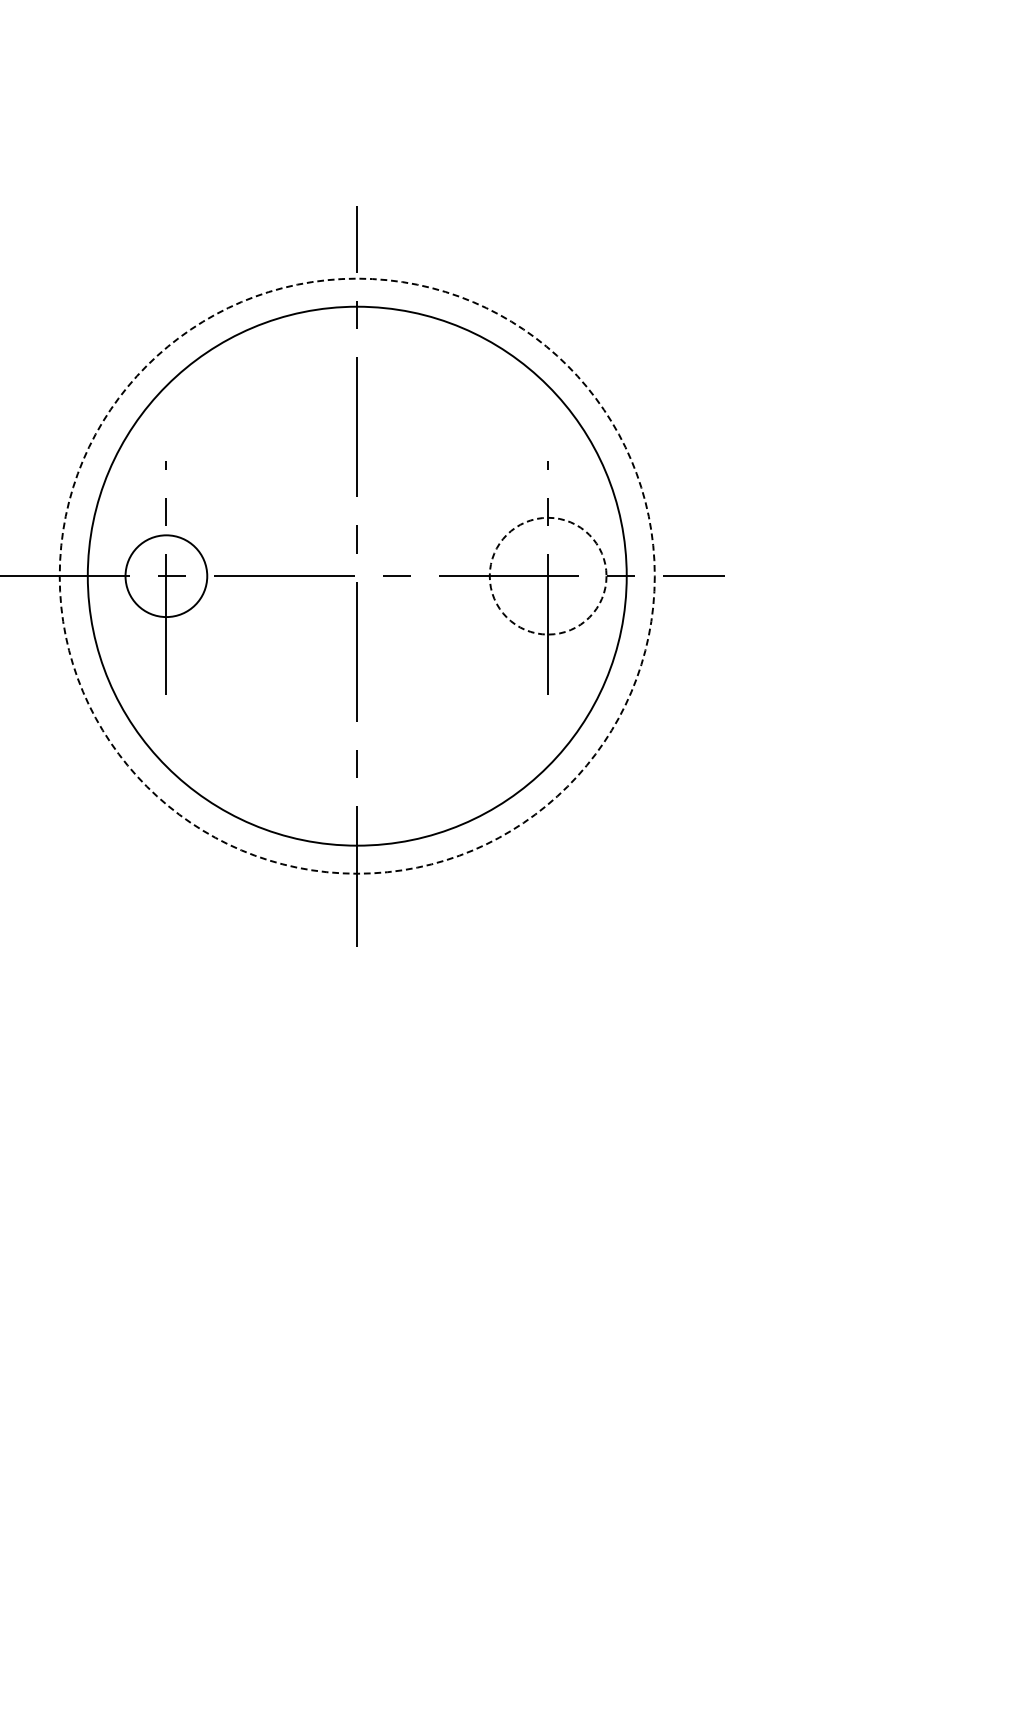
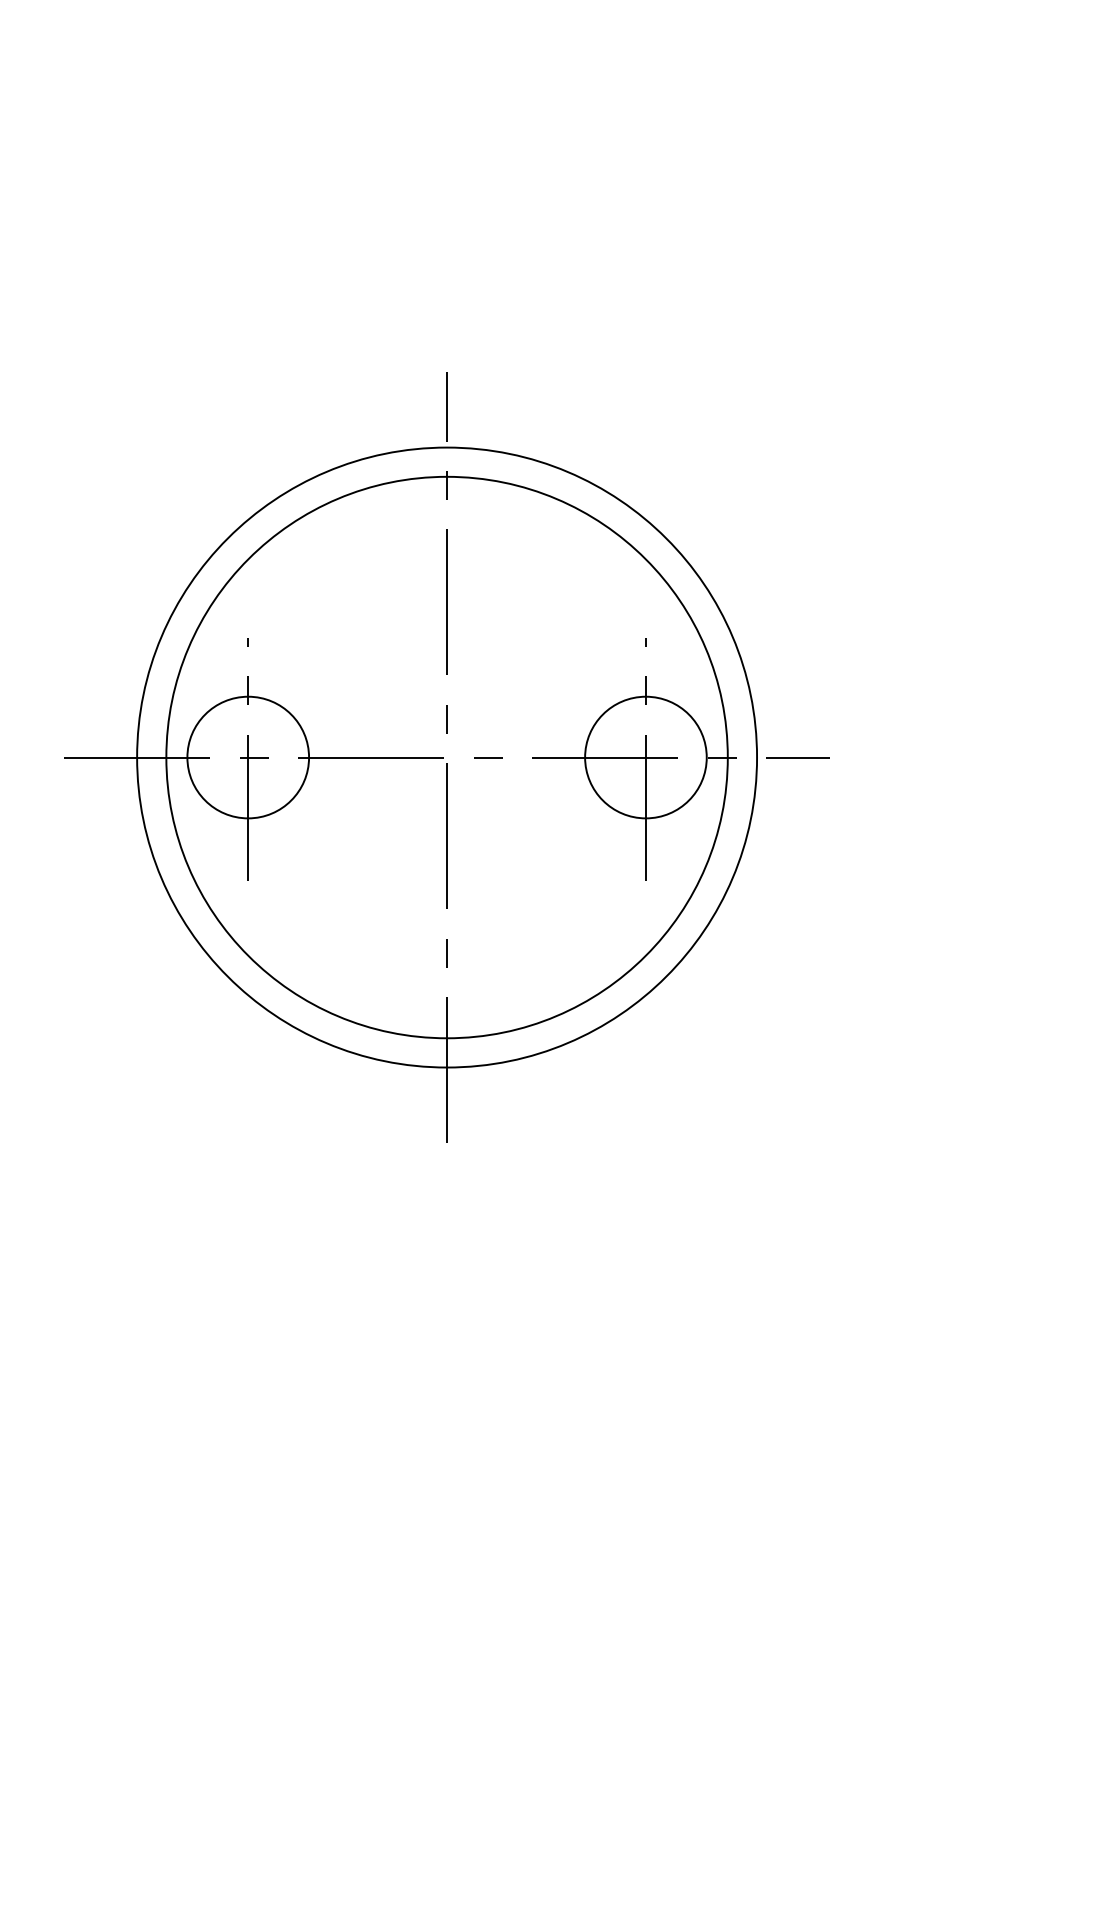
circle: (166, 576) -> (248, 757), size x1.43
circle: (357, 576) -> (447, 757), dashed -> solid
circle: (547, 576) -> (645, 757), dashed -> solid

